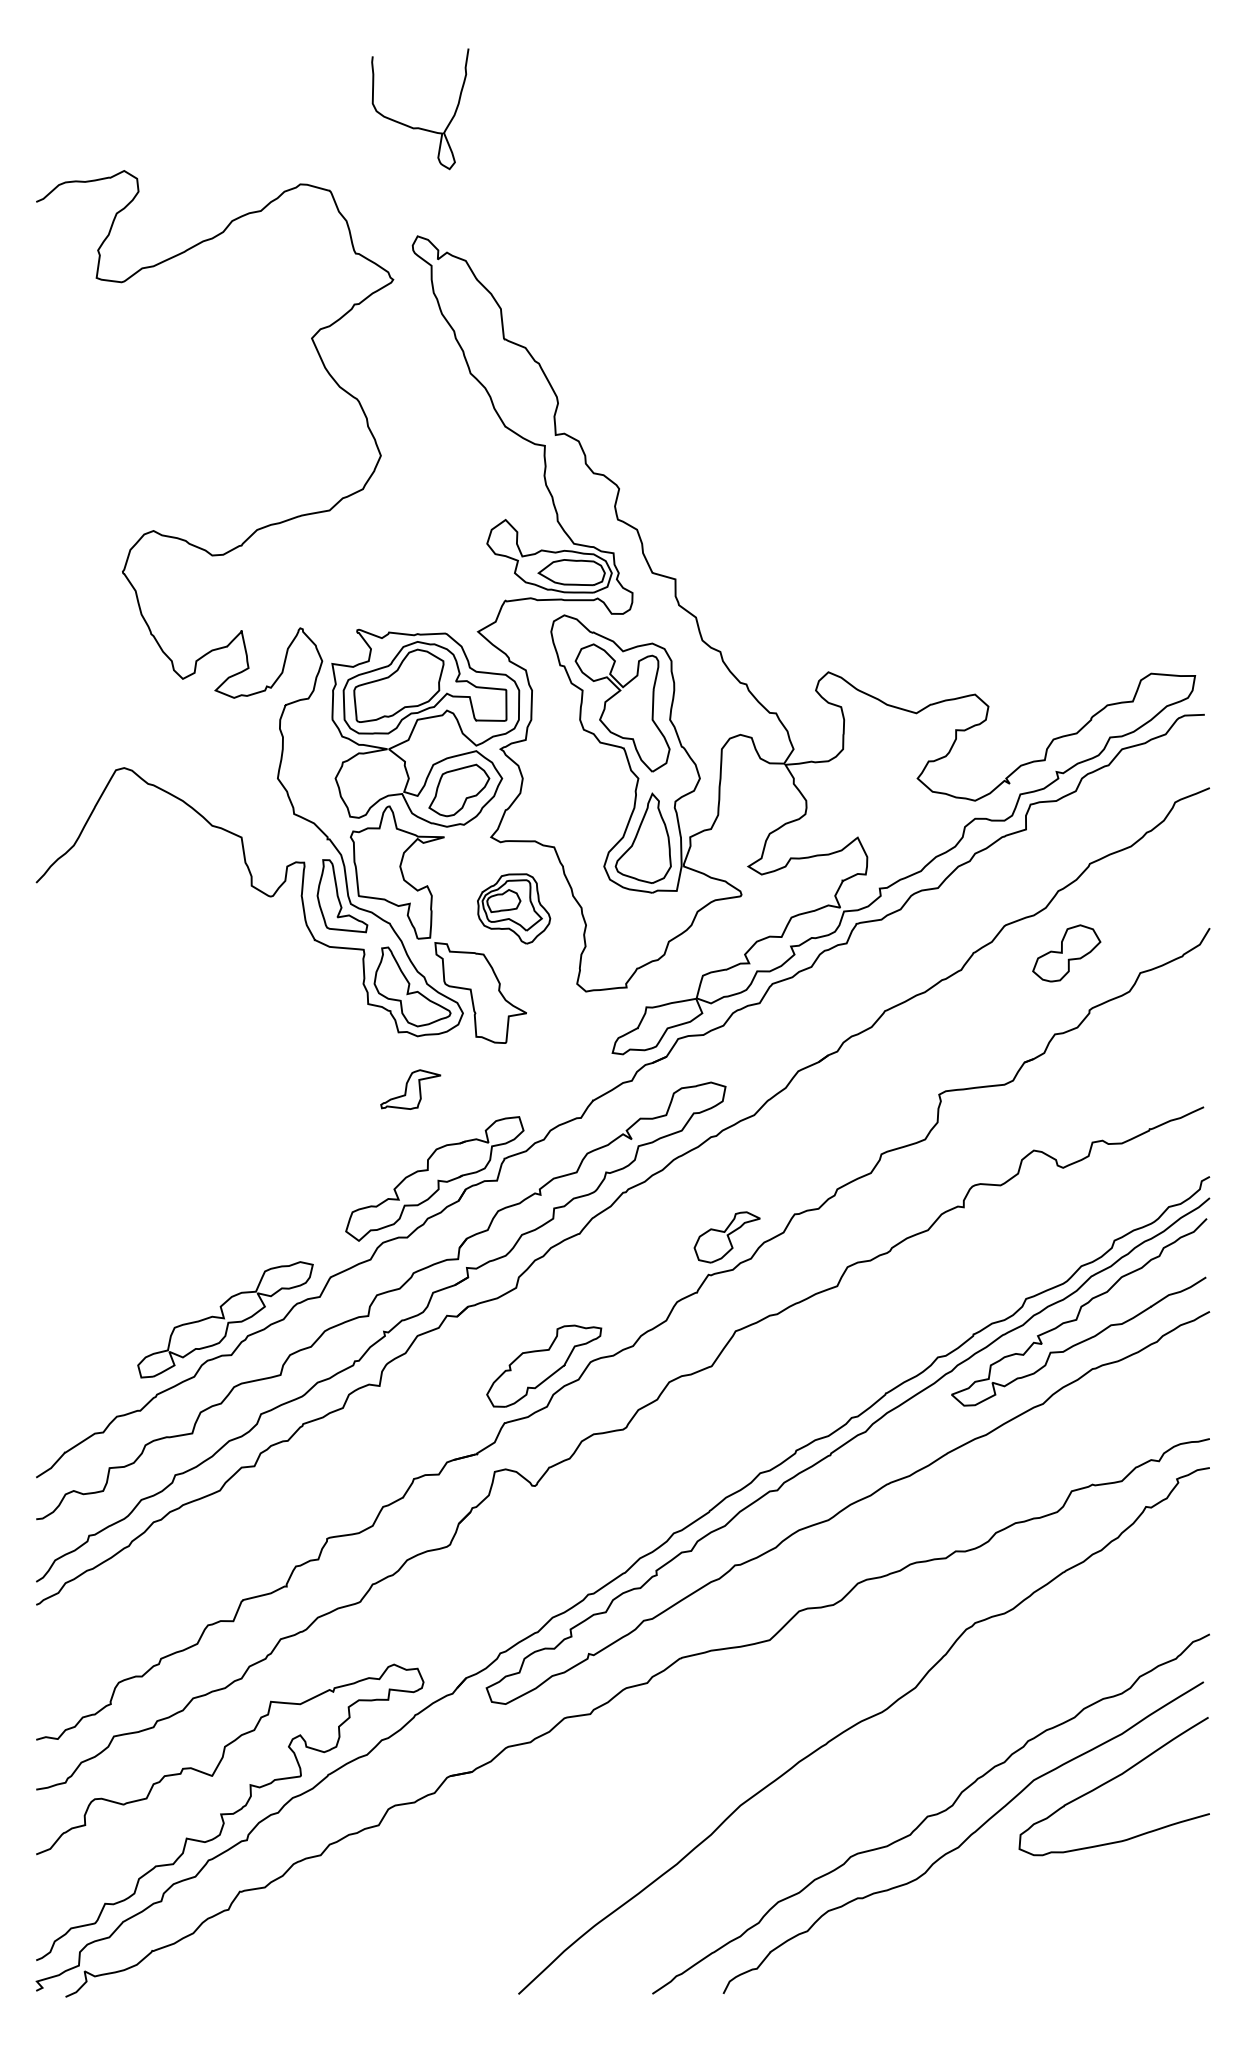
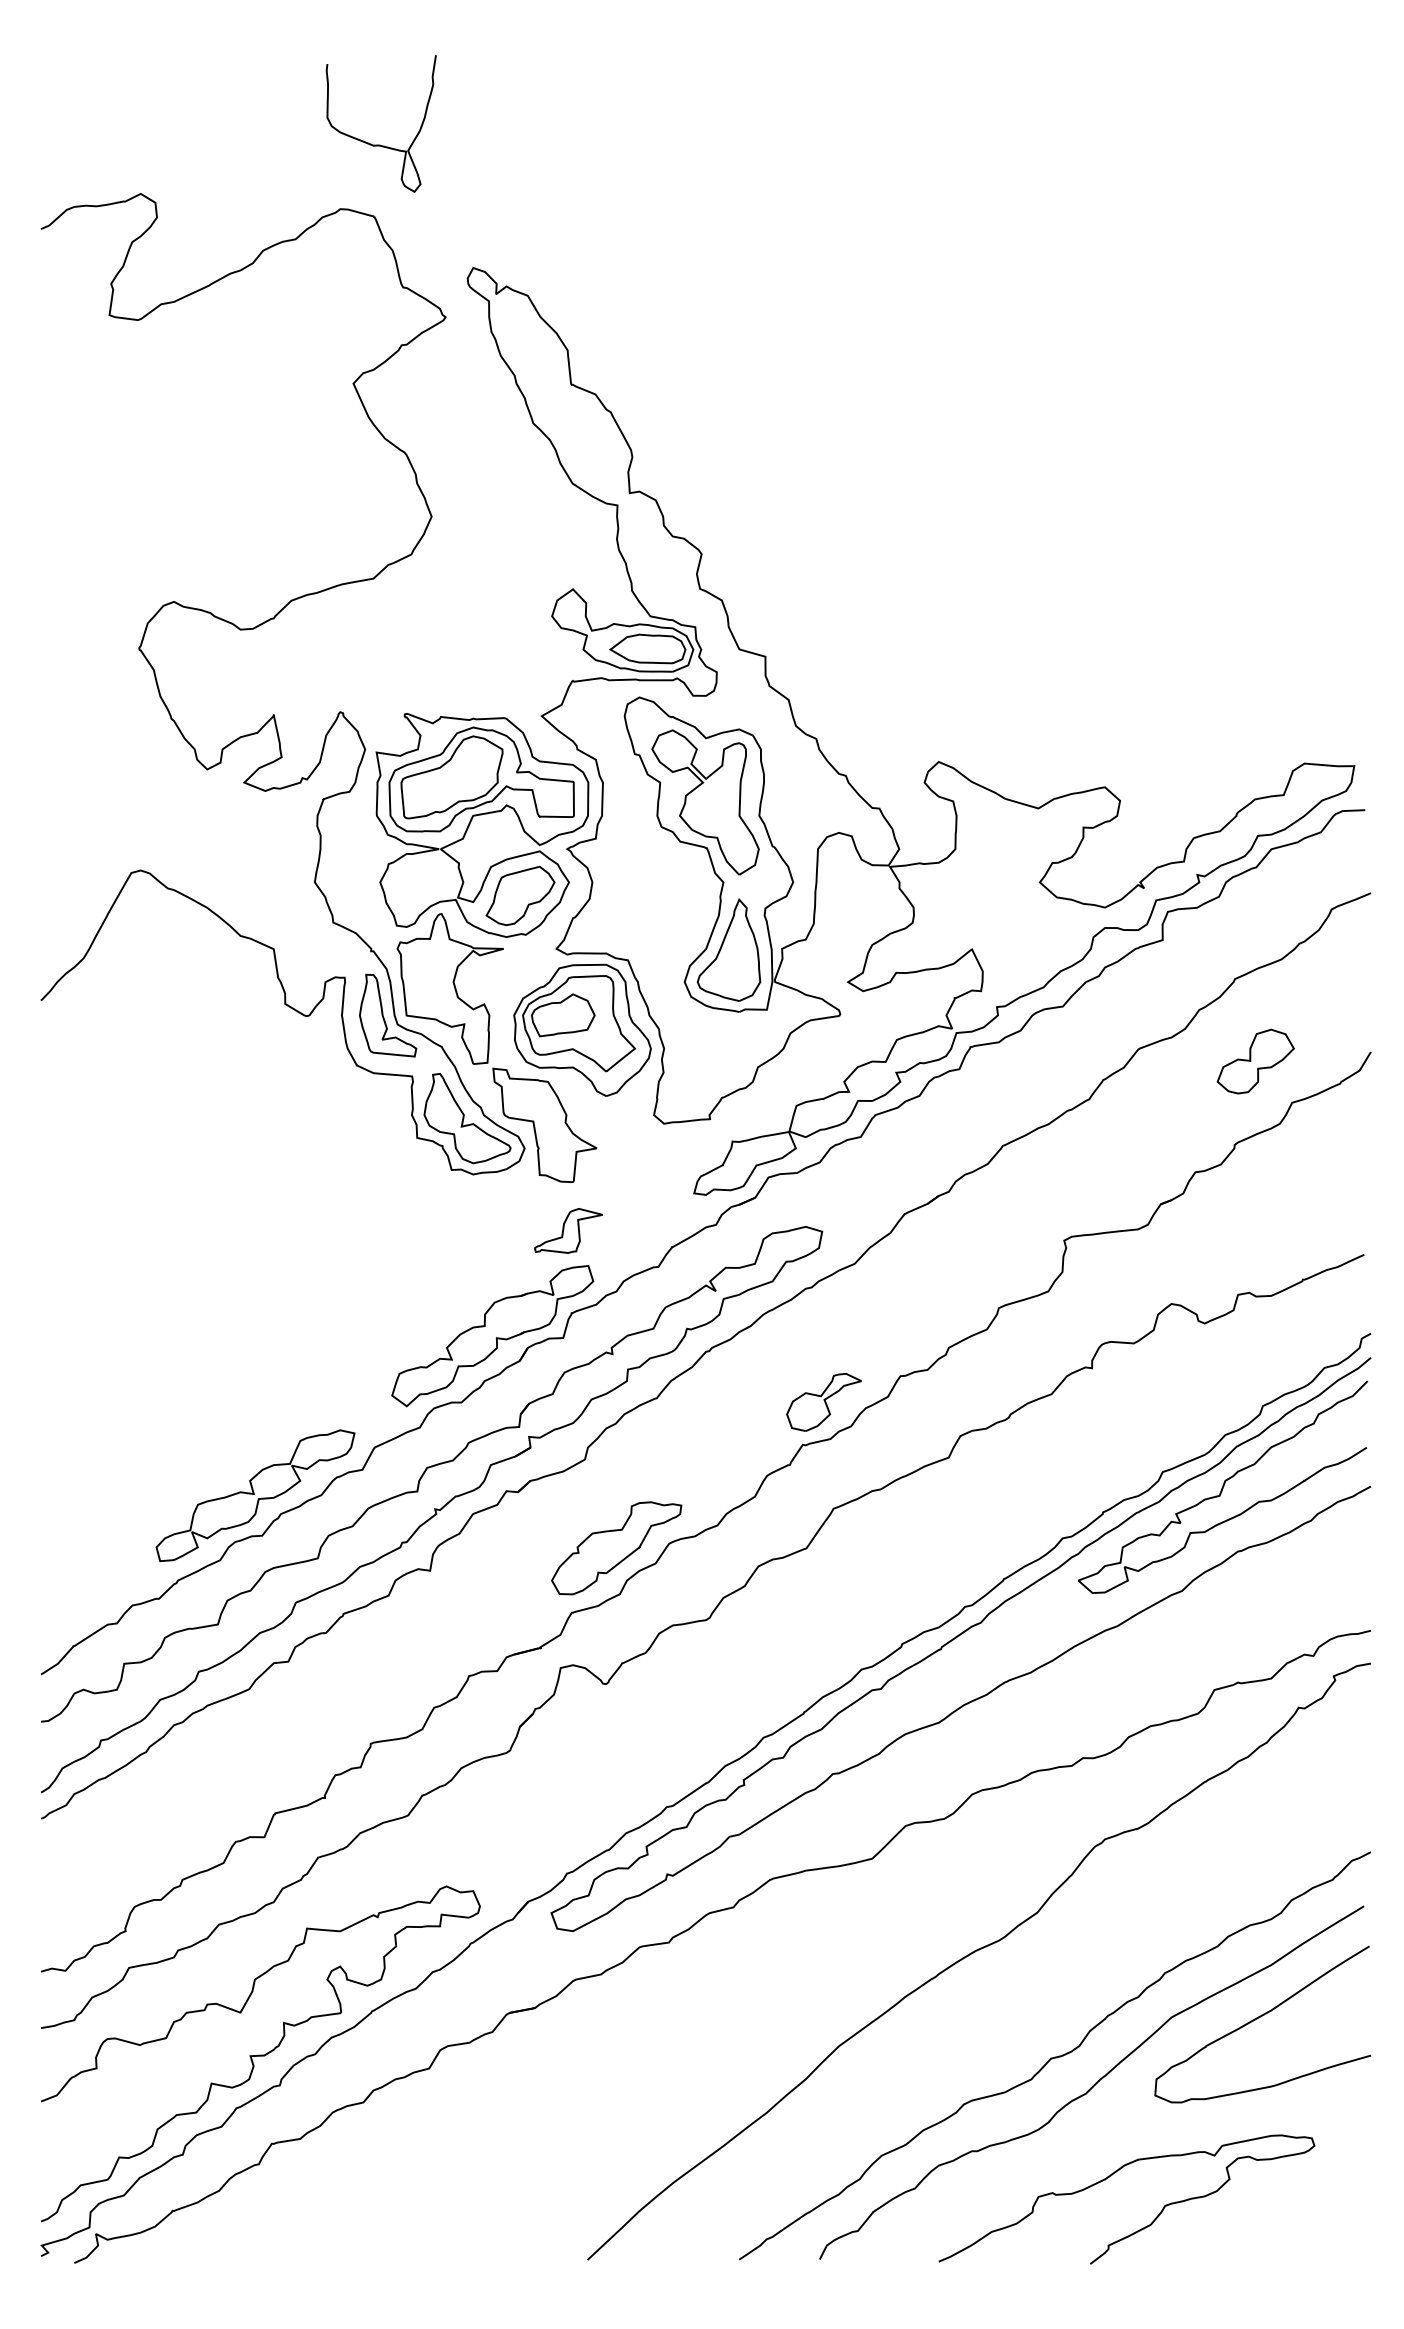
curve: (419, 127) -> (380, 144), moved
part: (514, 908) -> (582, 1029), size x1.67
part: (1066, 953) -> (1255, 1061), moved
part: (410, 1089) -> (568, 1230), moved
curve: (978, 1922) -> (1108, 2178), added

